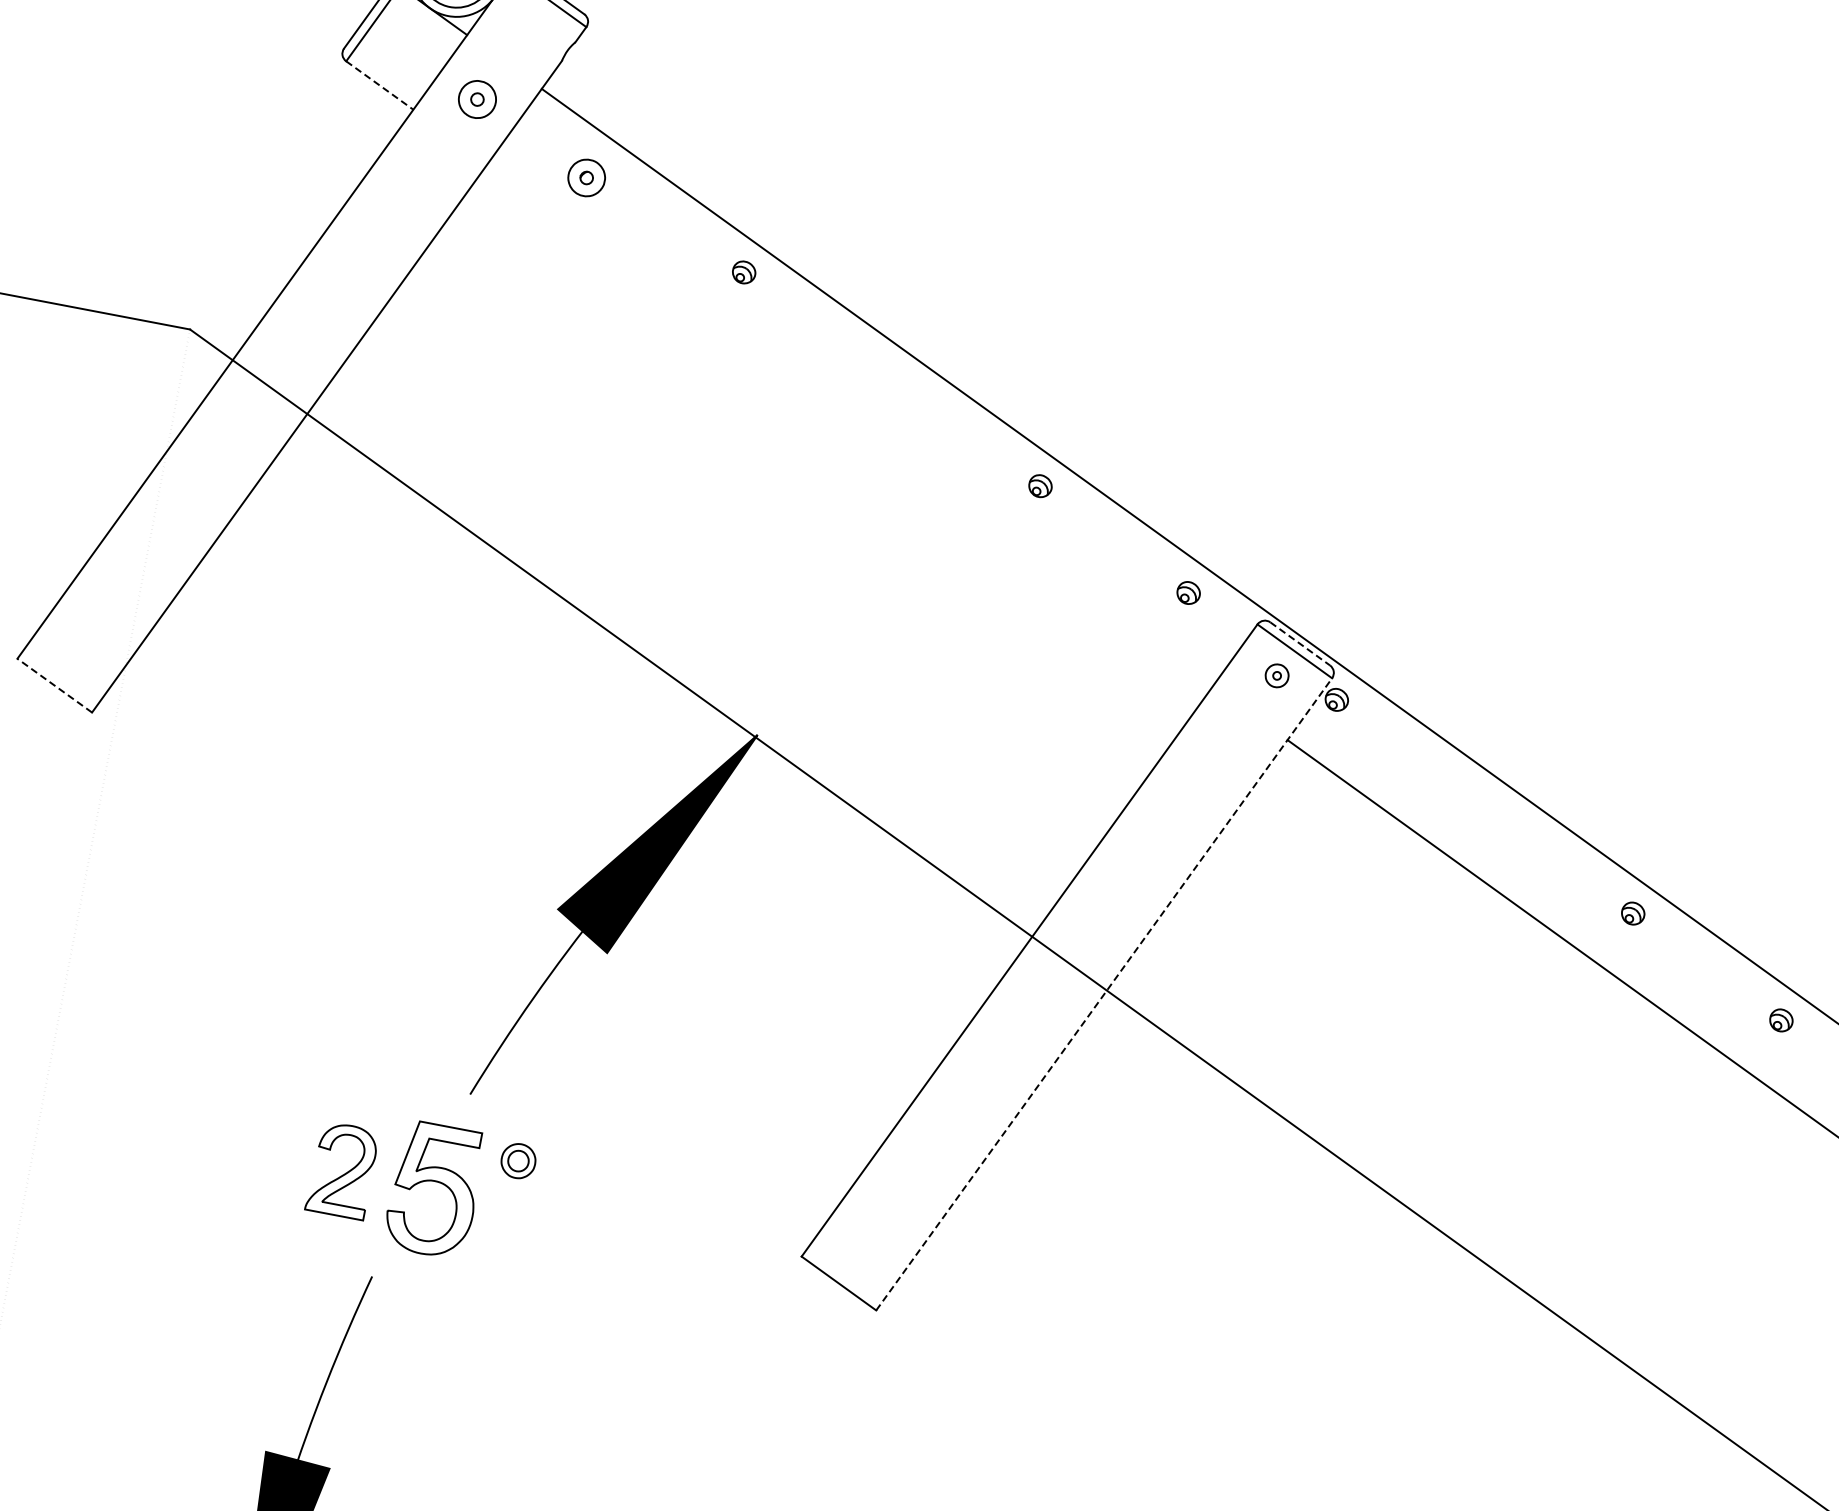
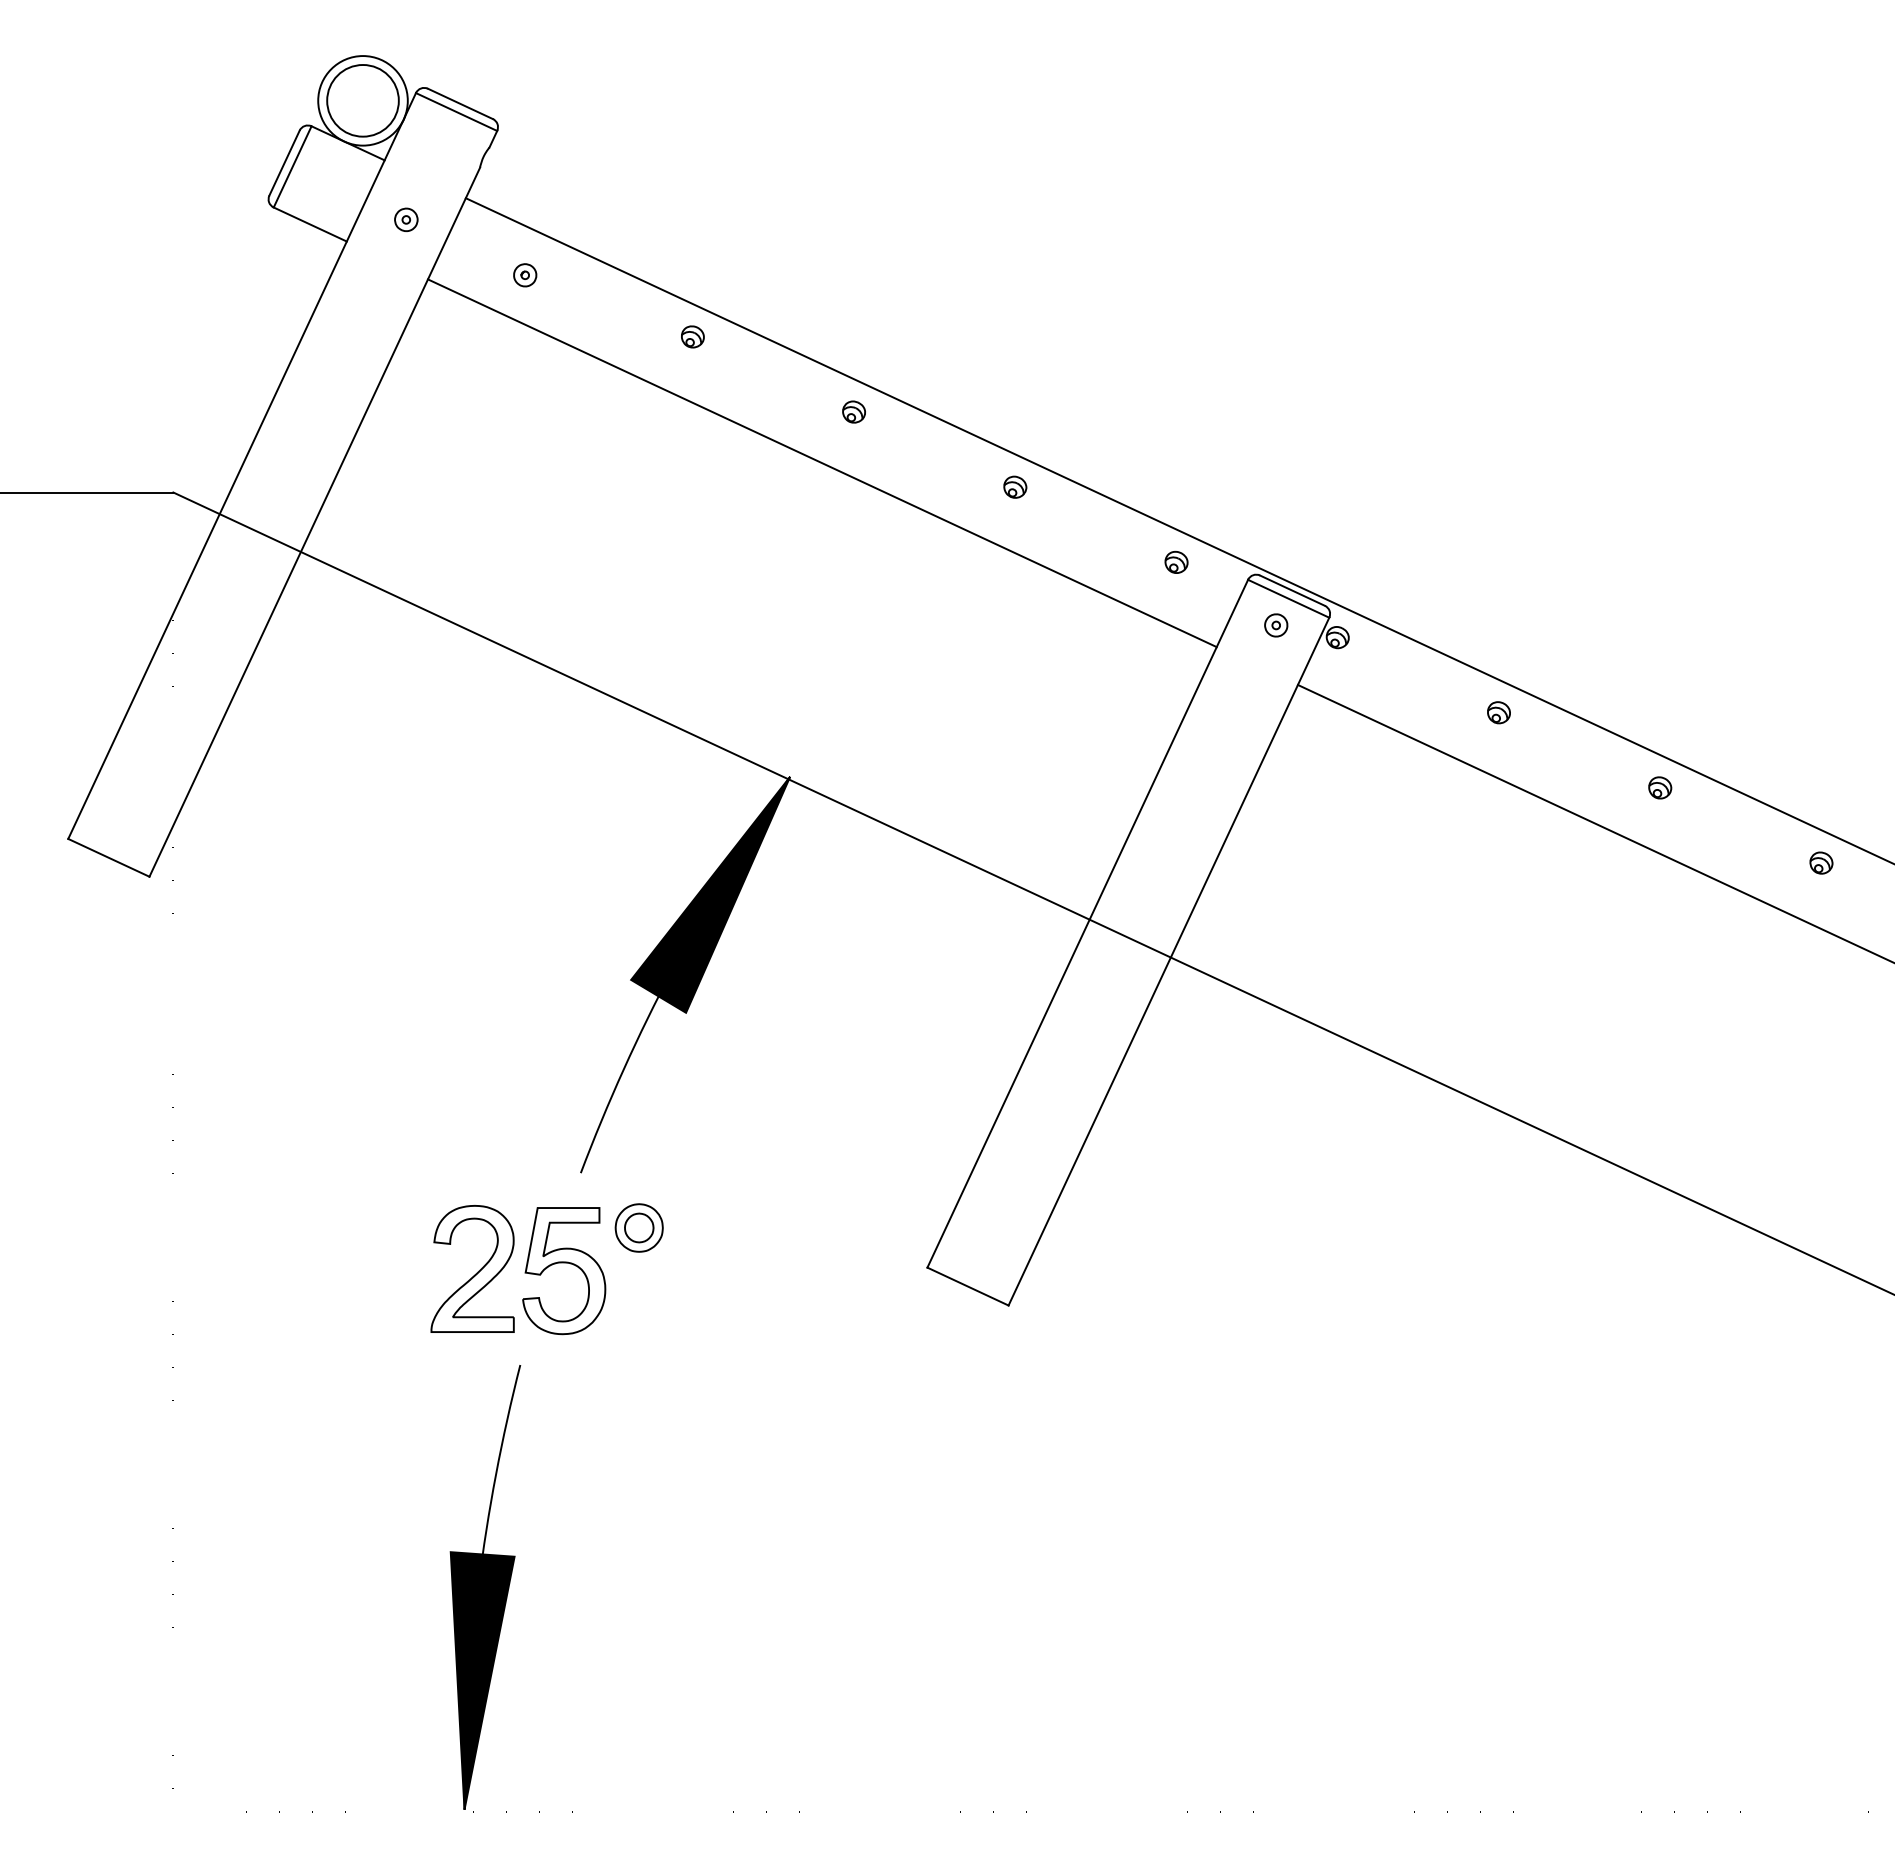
line: (380, 85) -> (310, 224), dashed -> solid
part: (477, 98) -> (406, 219), size x0.62
part: (587, 178) -> (525, 275), size x0.62
part: (891, 378) -> (853, 411), added
line: (850, 425) -> (822, 463), added
line: (1300, 643) -> (1292, 590), dashed -> solid
line: (54, 685) -> (108, 857), dashed -> solid
part: (1484, 806) -> (1498, 712), added
line: (1104, 994) -> (1169, 961), dashed -> solid
part: (517, 1160) -> (638, 1227), size x1.43
part: (342, 1169) -> (472, 1268), size x1.43

